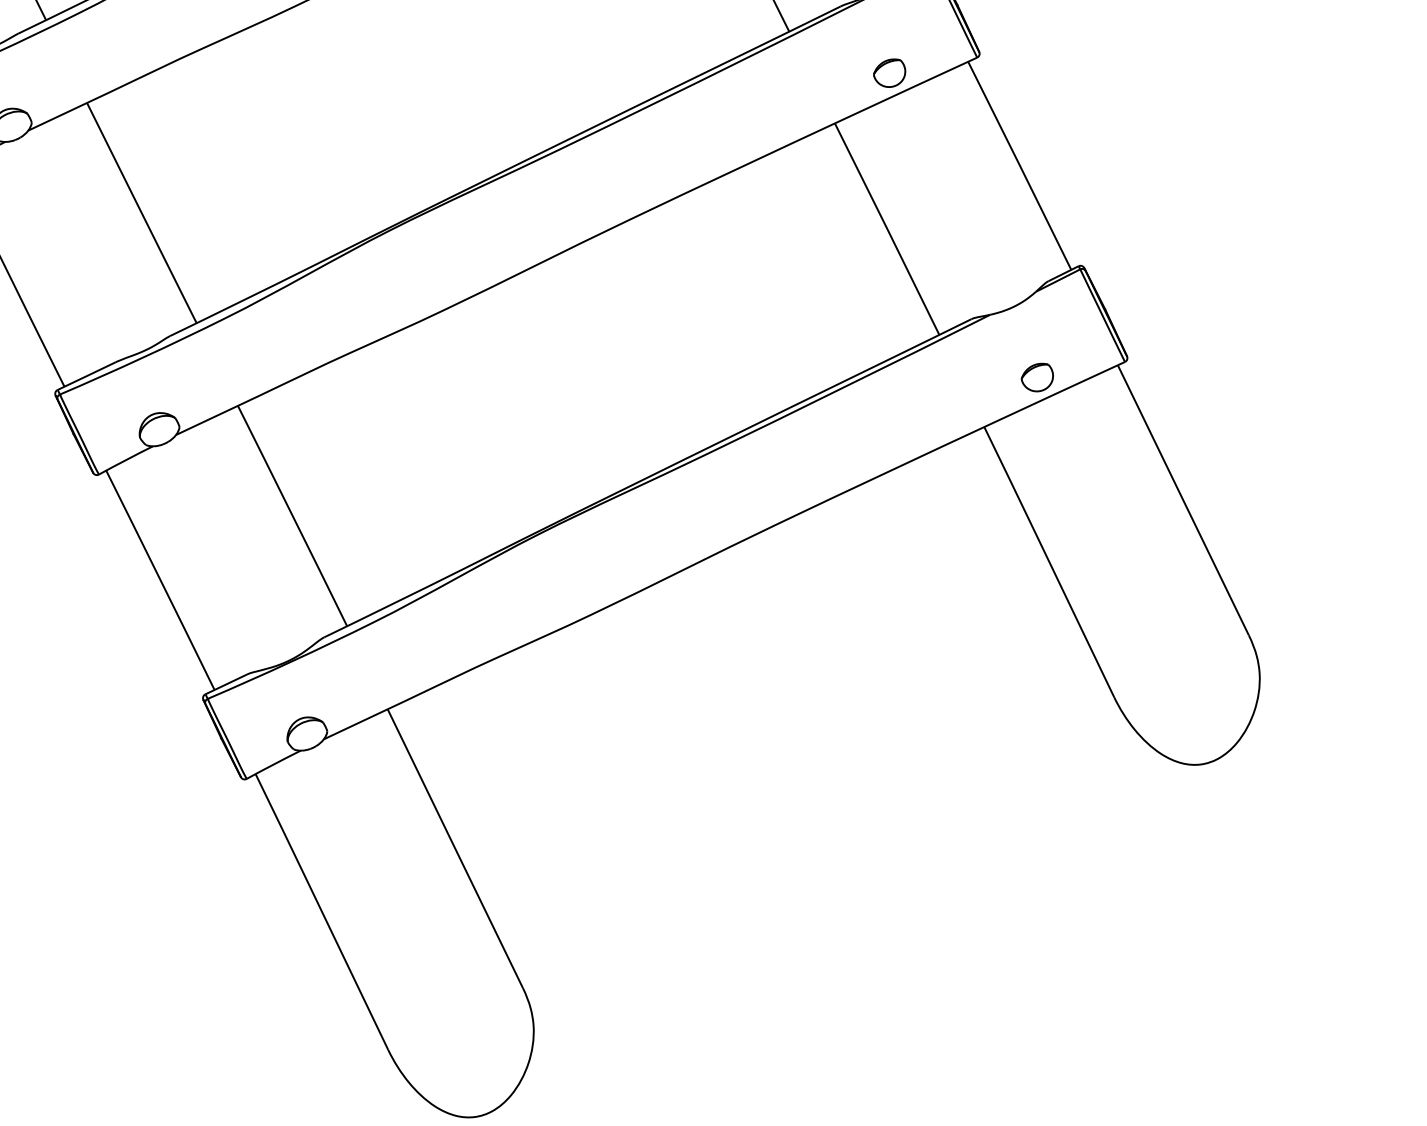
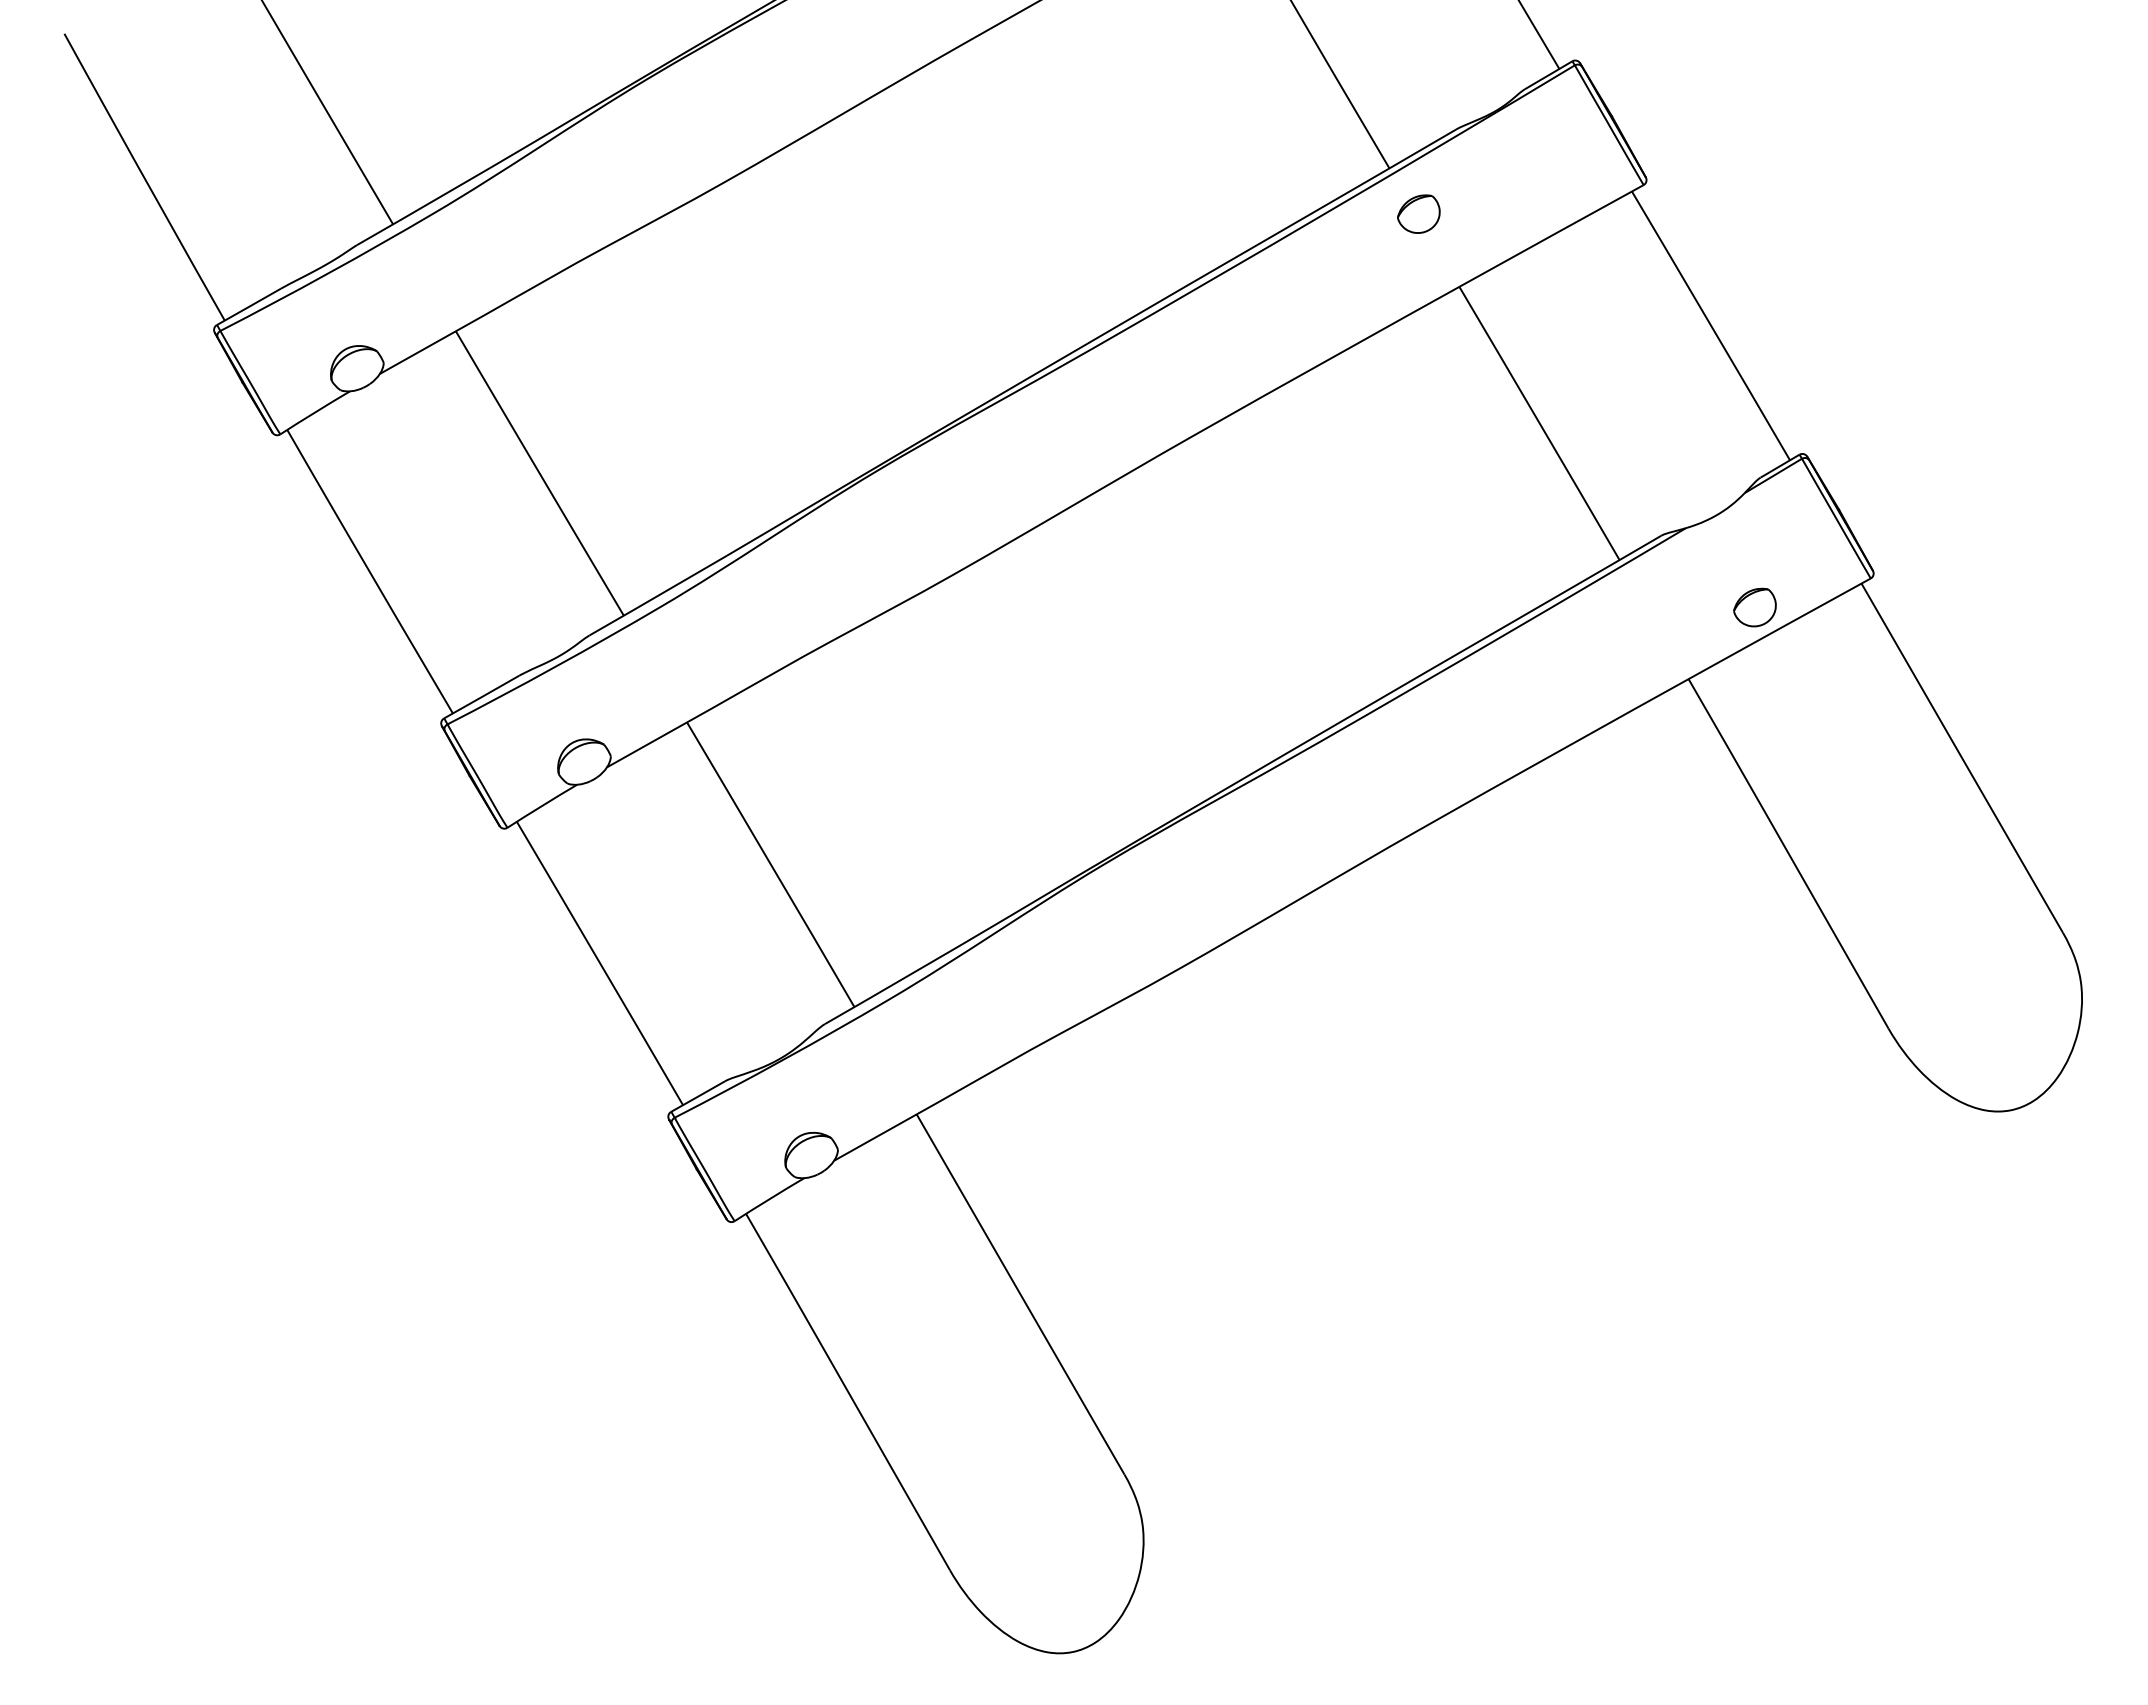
part: (889, 72) -> (1418, 213), moved

